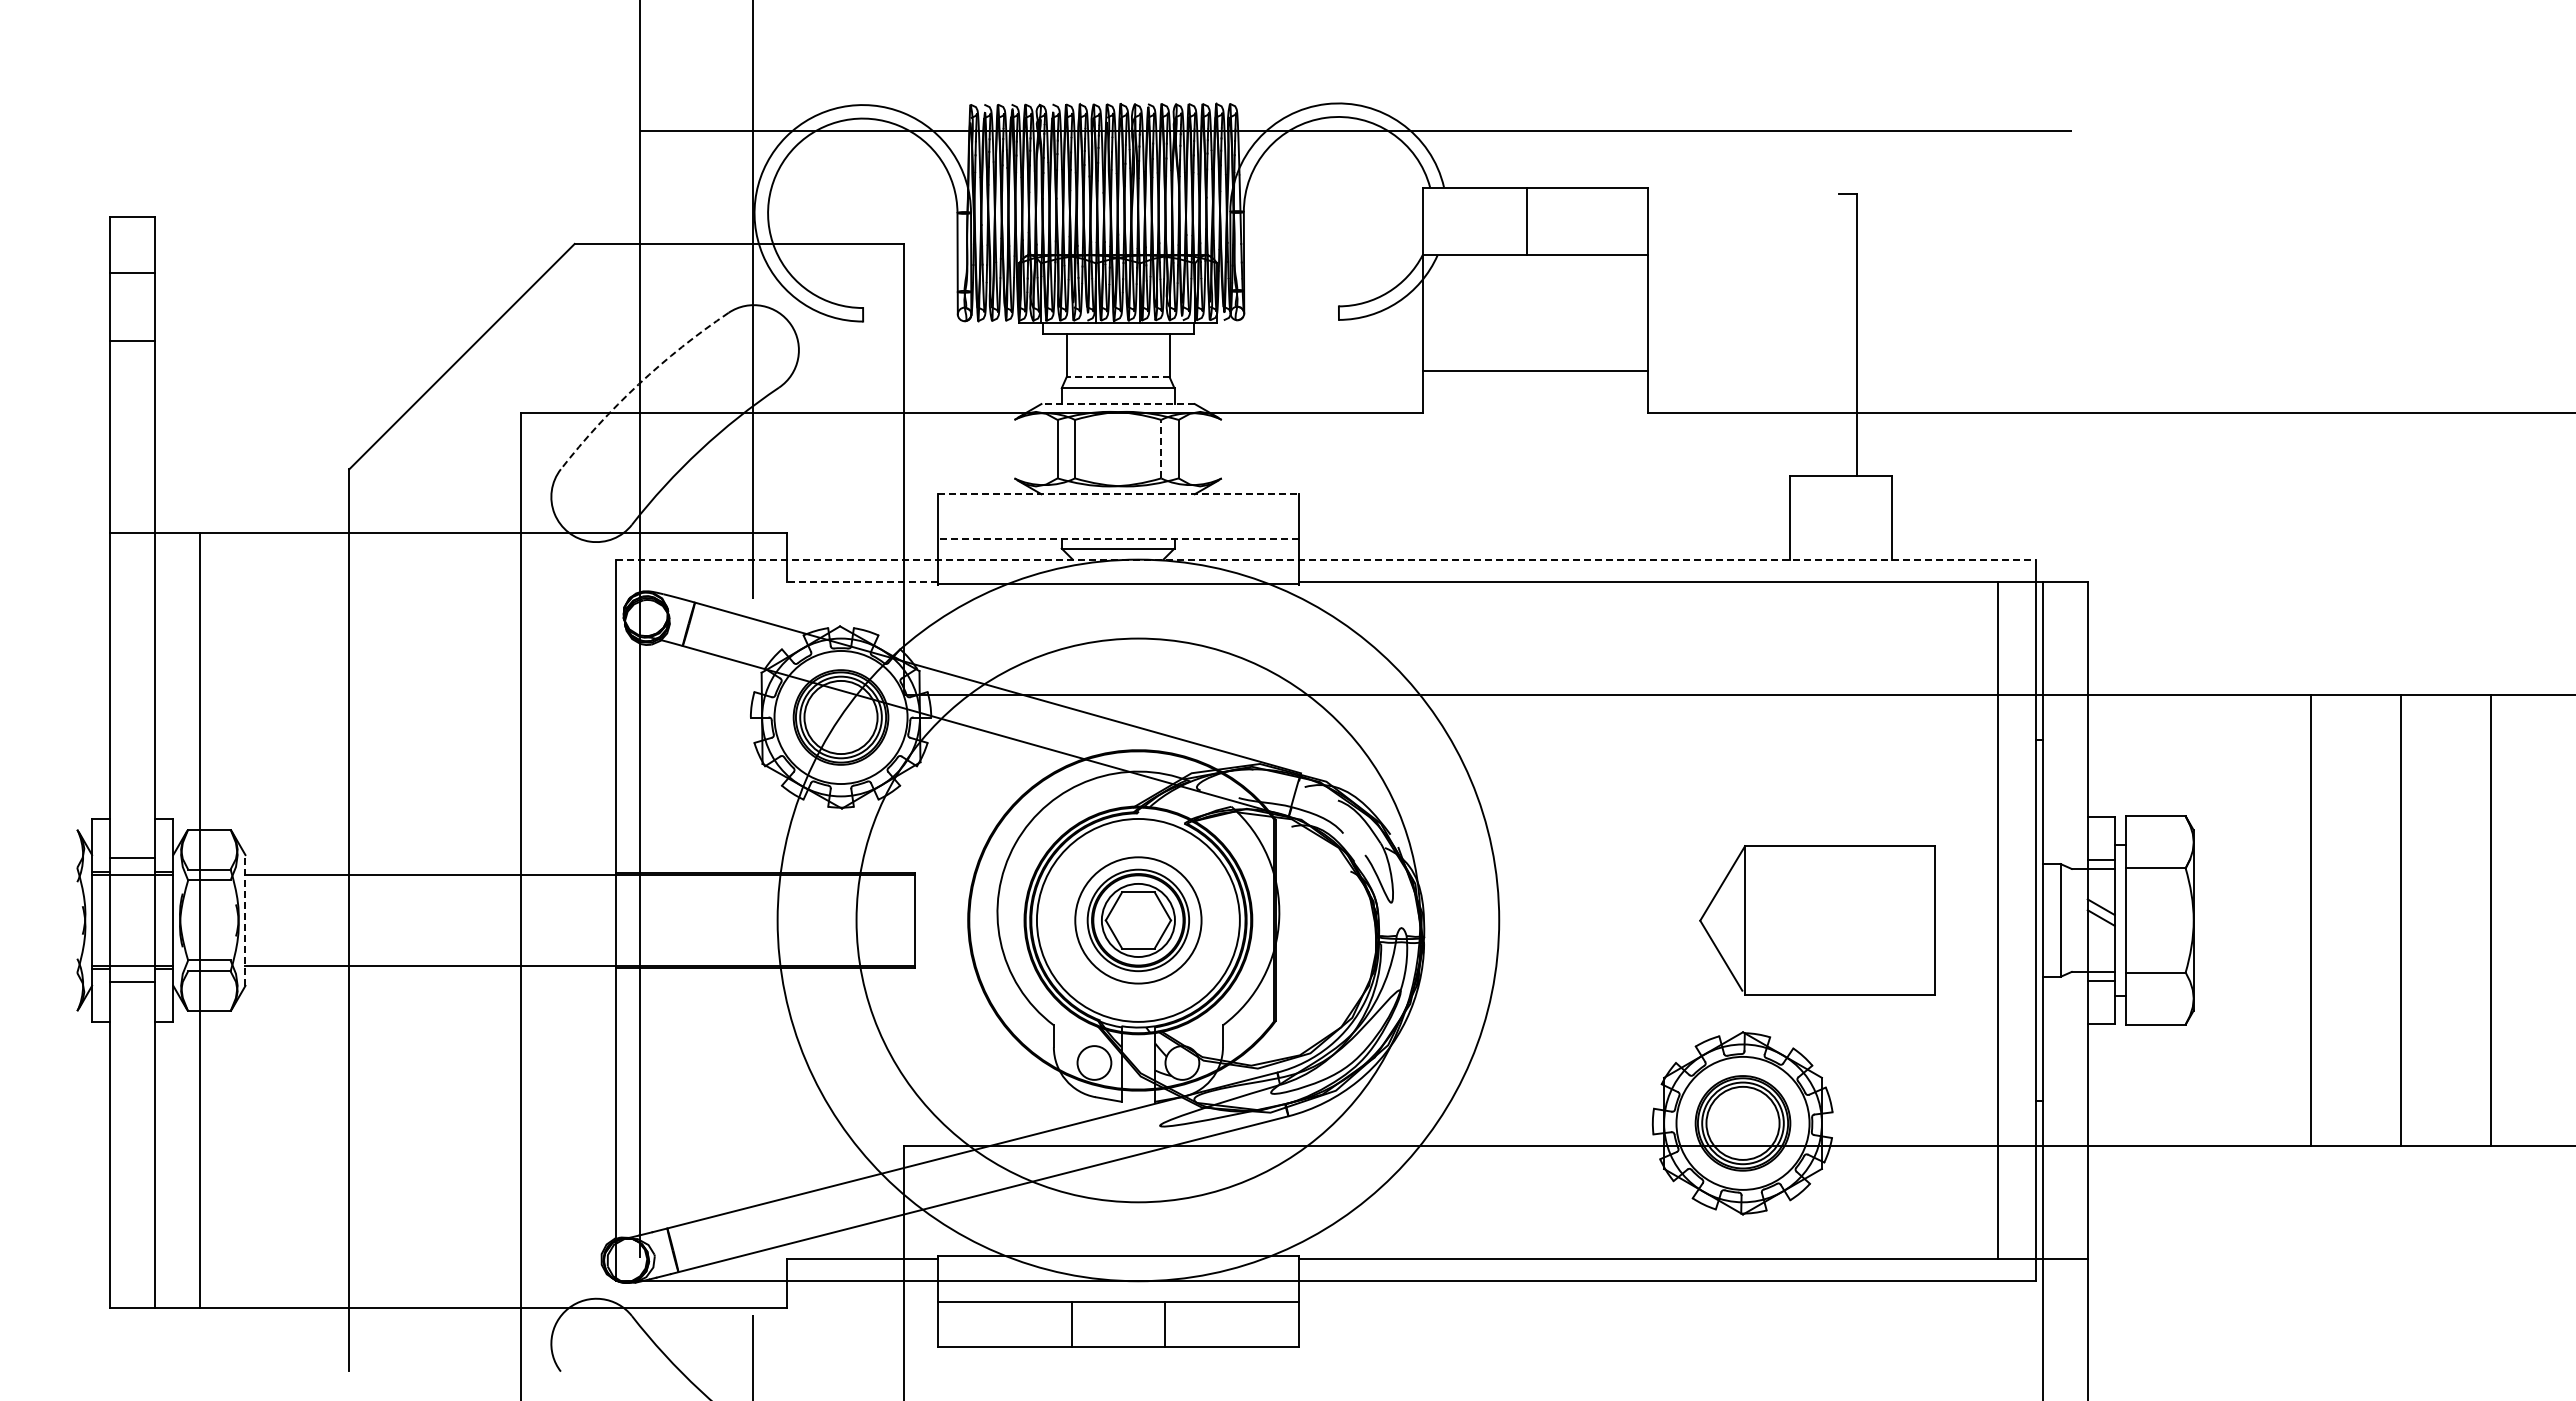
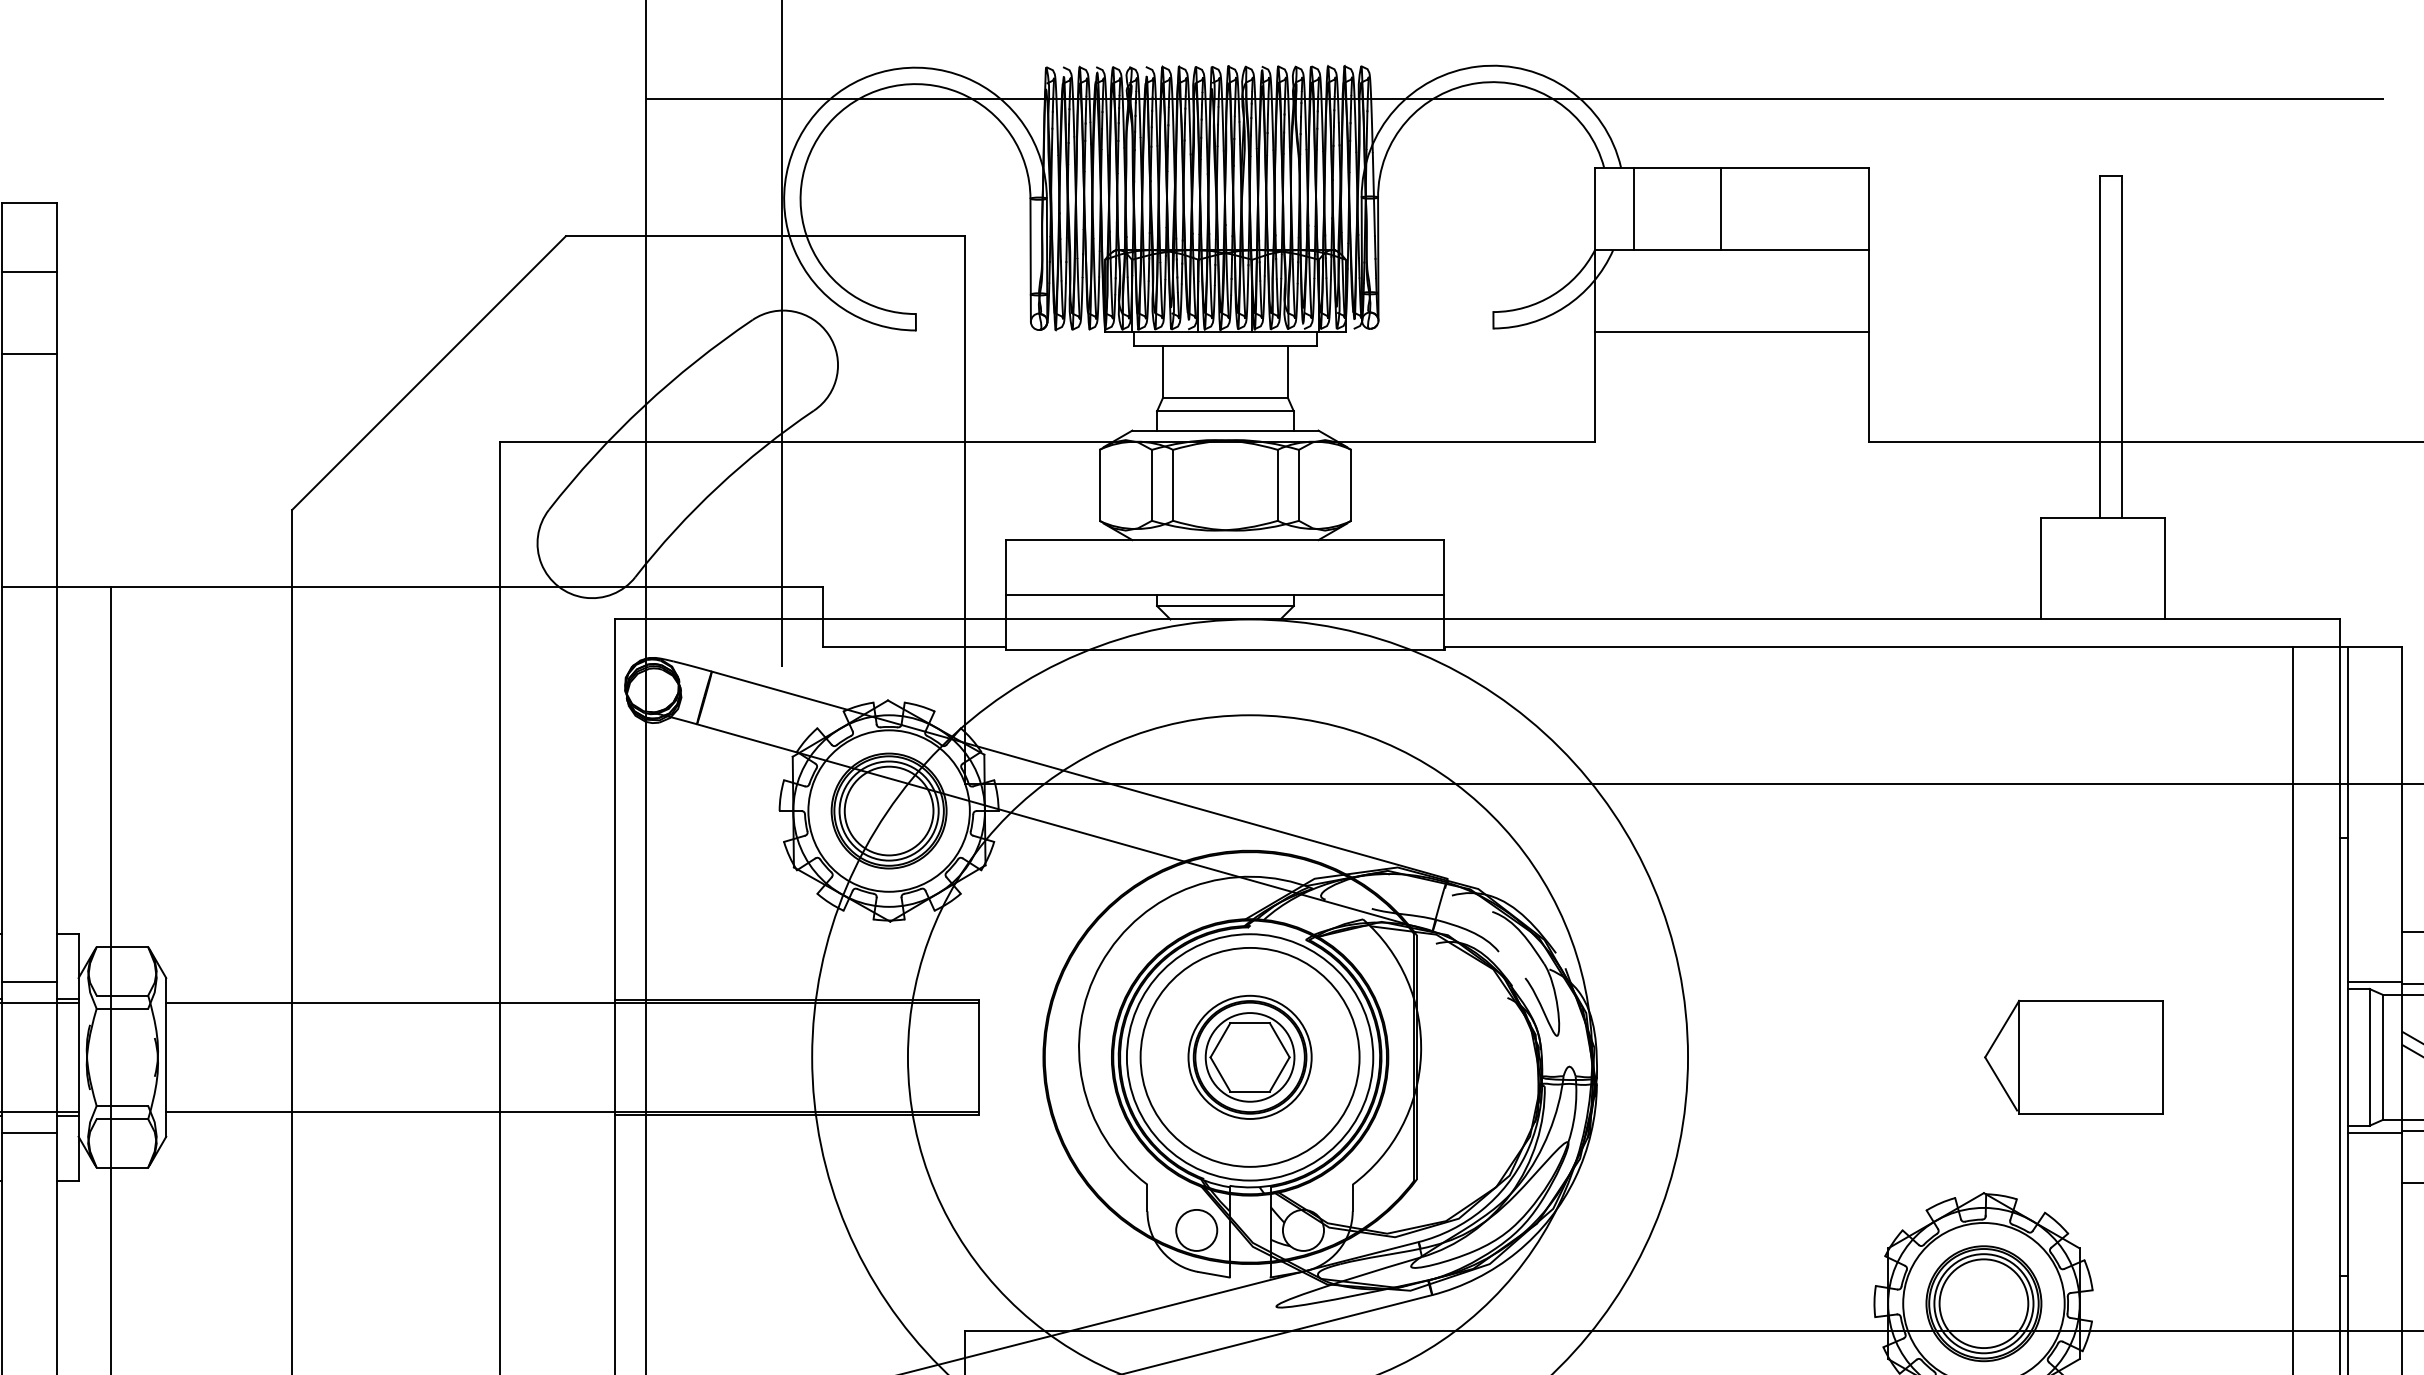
line: (1454, 221) -> (1633, 209), added
line: (1838, 335) -> (2099, 347), added
line: (1535, 370) -> (1732, 331), moved
line: (1117, 377) -> (1224, 398), dashed -> solid
arc: (638, 384) -> (643, 406), dashed -> solid
line: (1118, 404) -> (1225, 431), dashed -> solid
line: (1014, 448) -> (1099, 484), added
line: (1161, 448) -> (1278, 484), dashed -> solid
line: (1221, 448) -> (1350, 484), added
line: (1118, 494) -> (1225, 540), dashed -> solid
line: (1117, 539) -> (1224, 595), dashed -> solid
line: (1326, 559) -> (1478, 619), dashed -> solid
line: (861, 582) -> (913, 647), dashed -> solid
line: (2064, 858) -> (2374, 982), added
line: (245, 919) -> (166, 1056), dashed -> solid
part: (1816, 919) -> (2073, 1056), size x0.62
line: (2071, 919) -> (2382, 1056), added
circle: (1138, 920) -> (1250, 1057), size x1.43
line: (2064, 982) -> (2374, 1132), added

